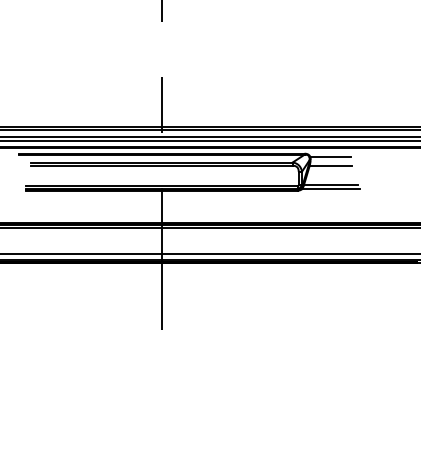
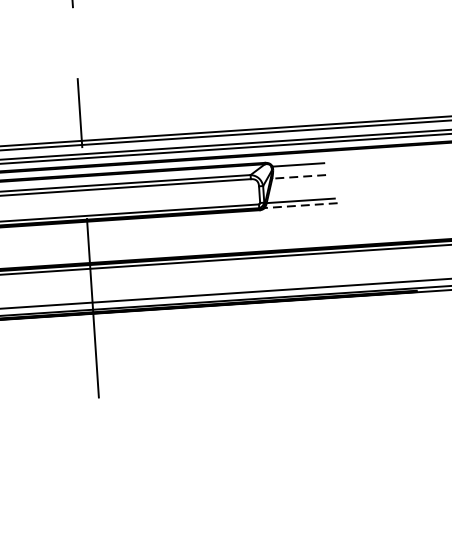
line: (330, 166) -> (298, 176), solid -> dashed
line: (330, 189) -> (300, 206), solid -> dashed

